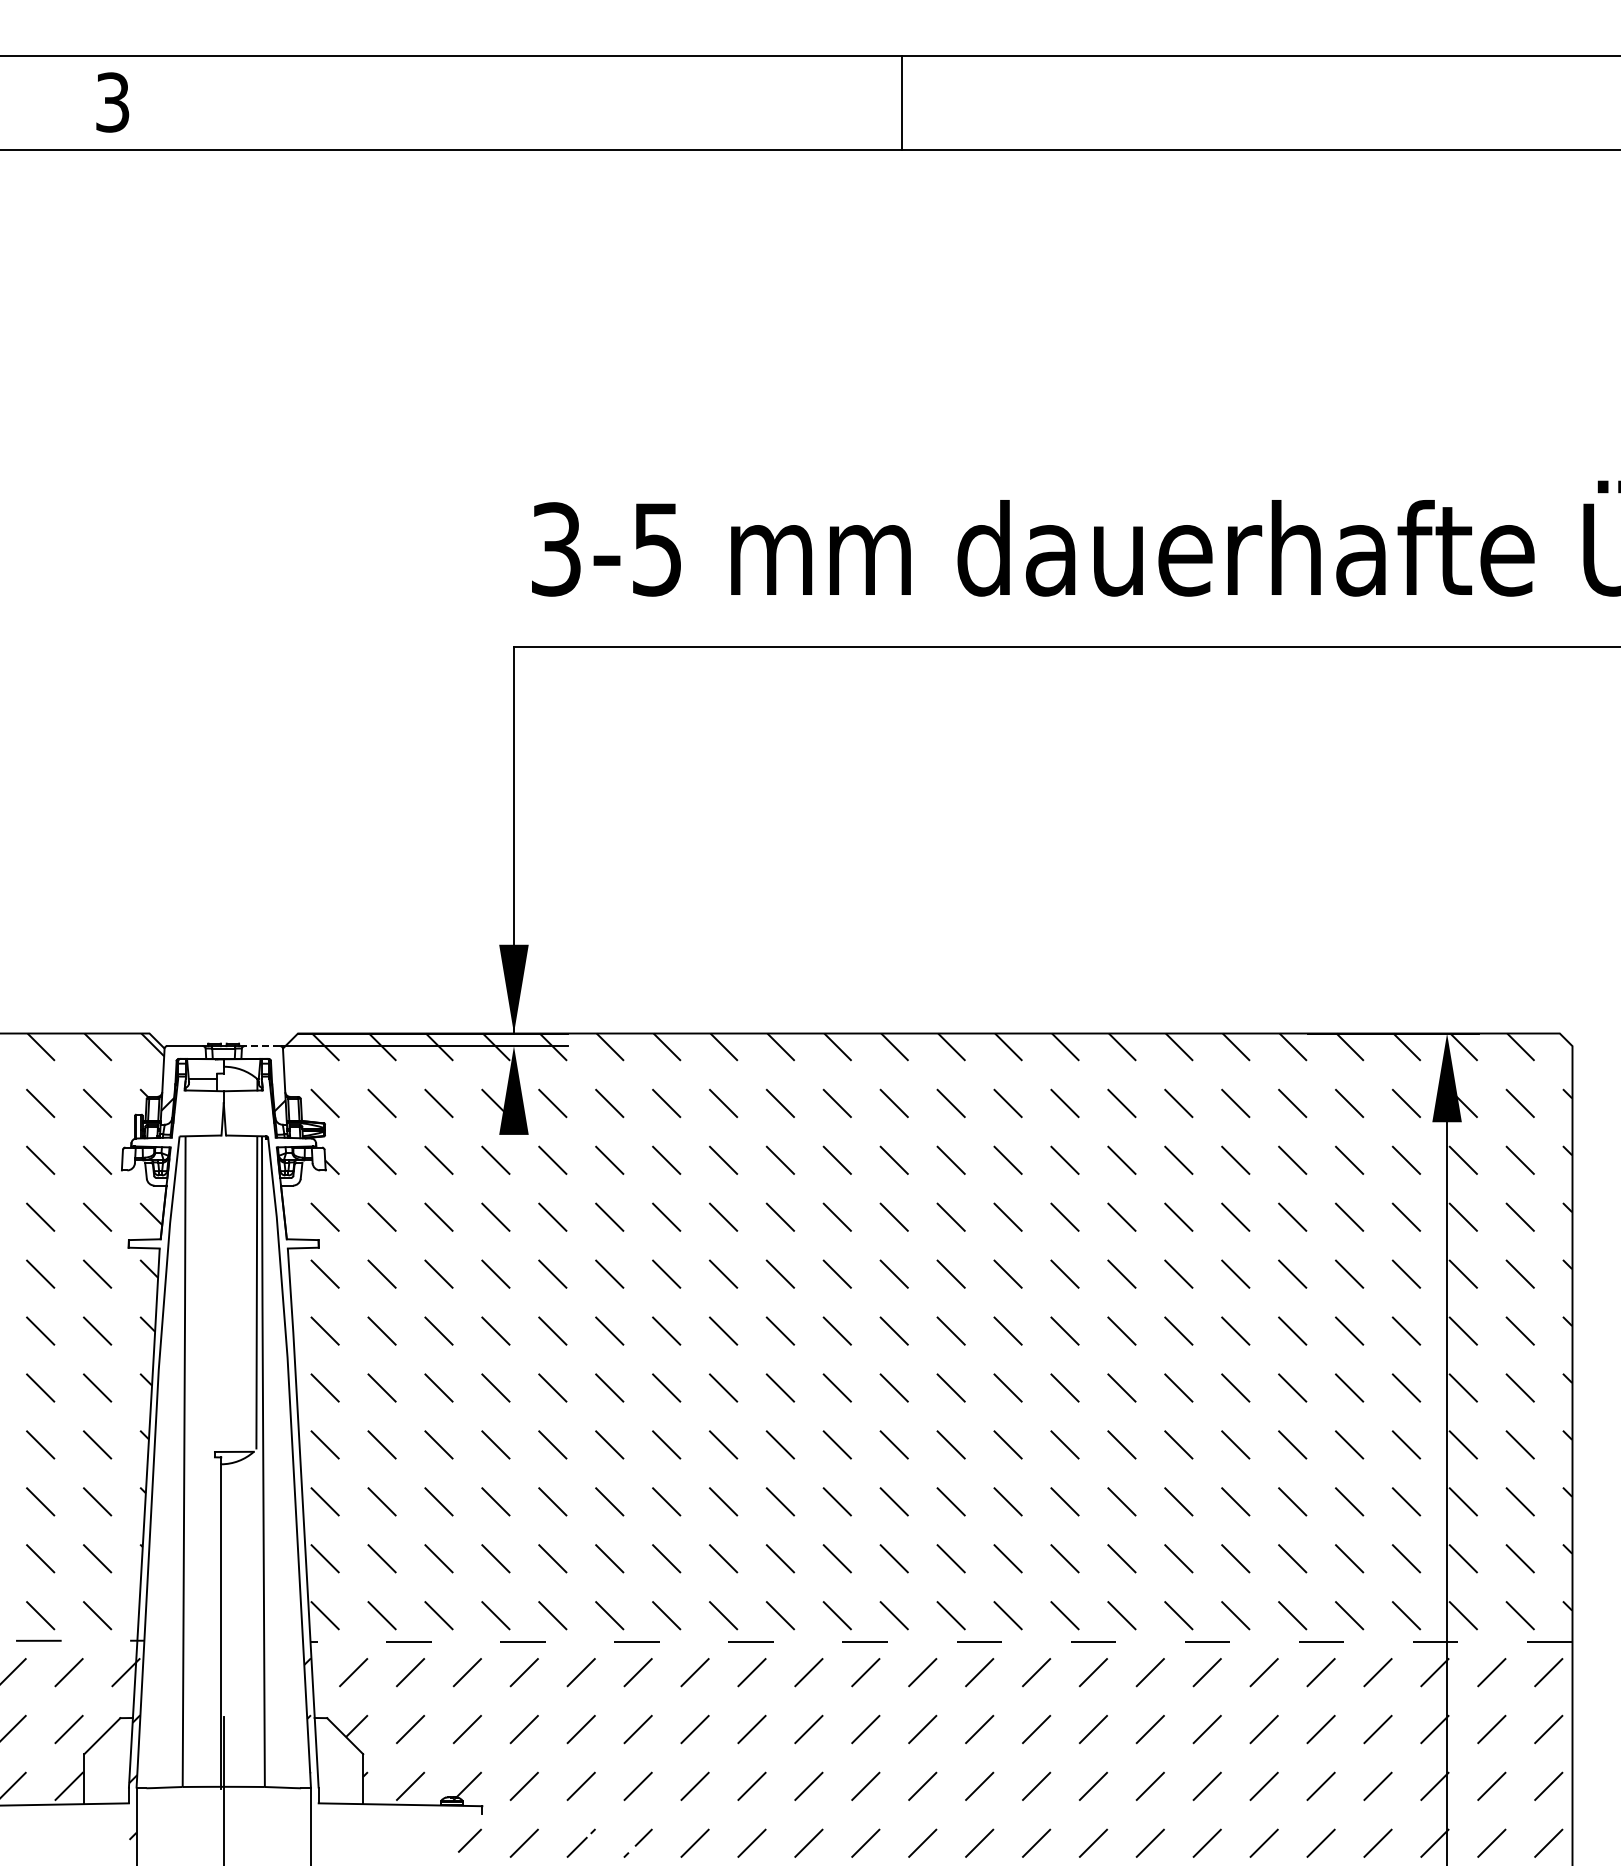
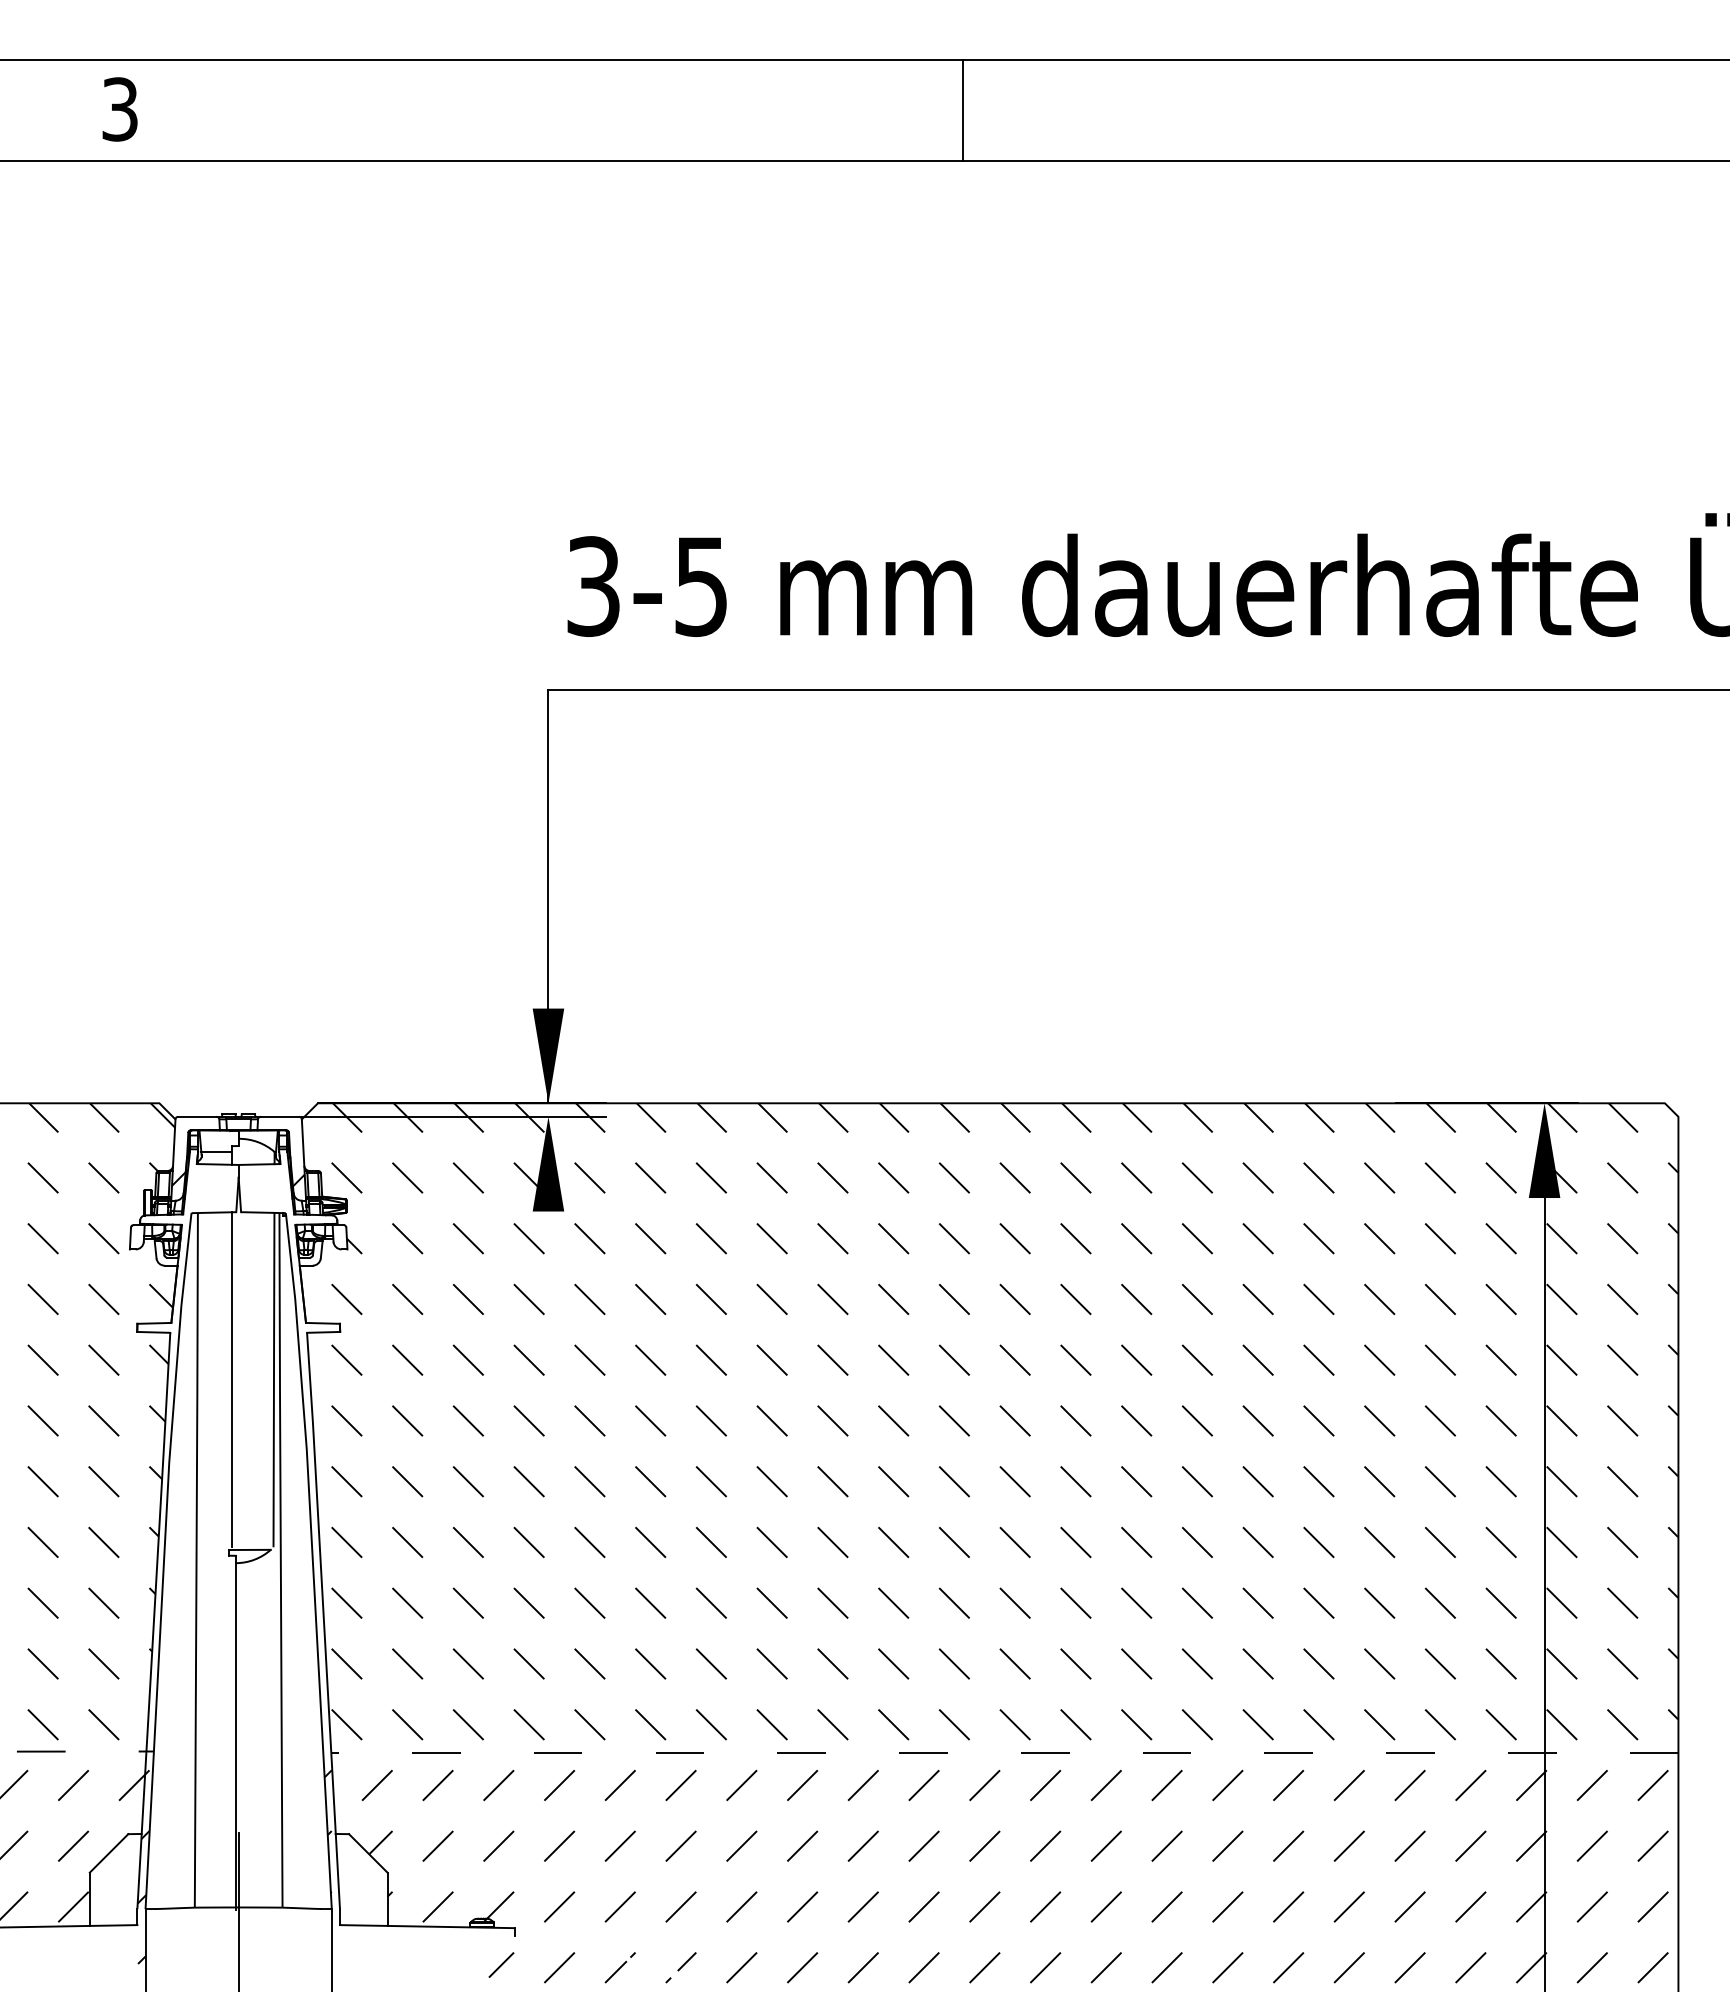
line: (261, 1046) -> (278, 1117), dashed -> solid
line: (217, 1292) -> (231, 1379), added

